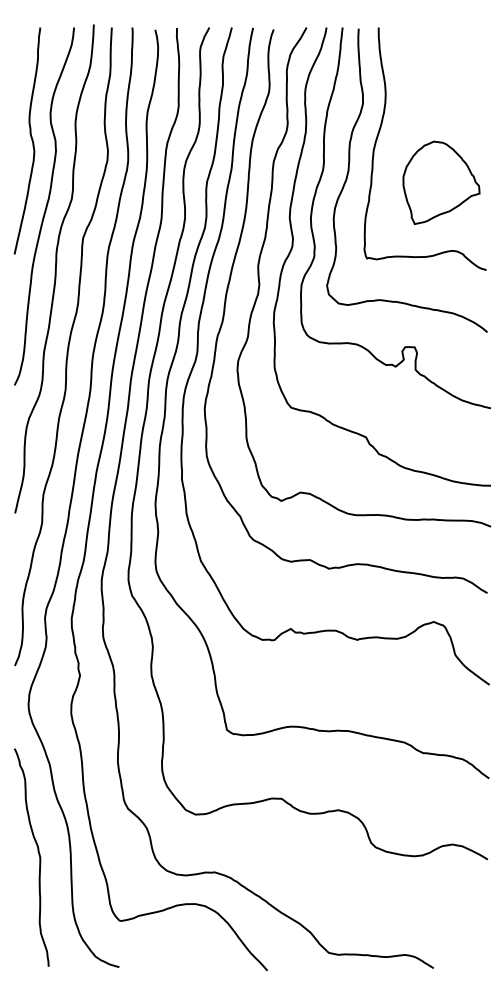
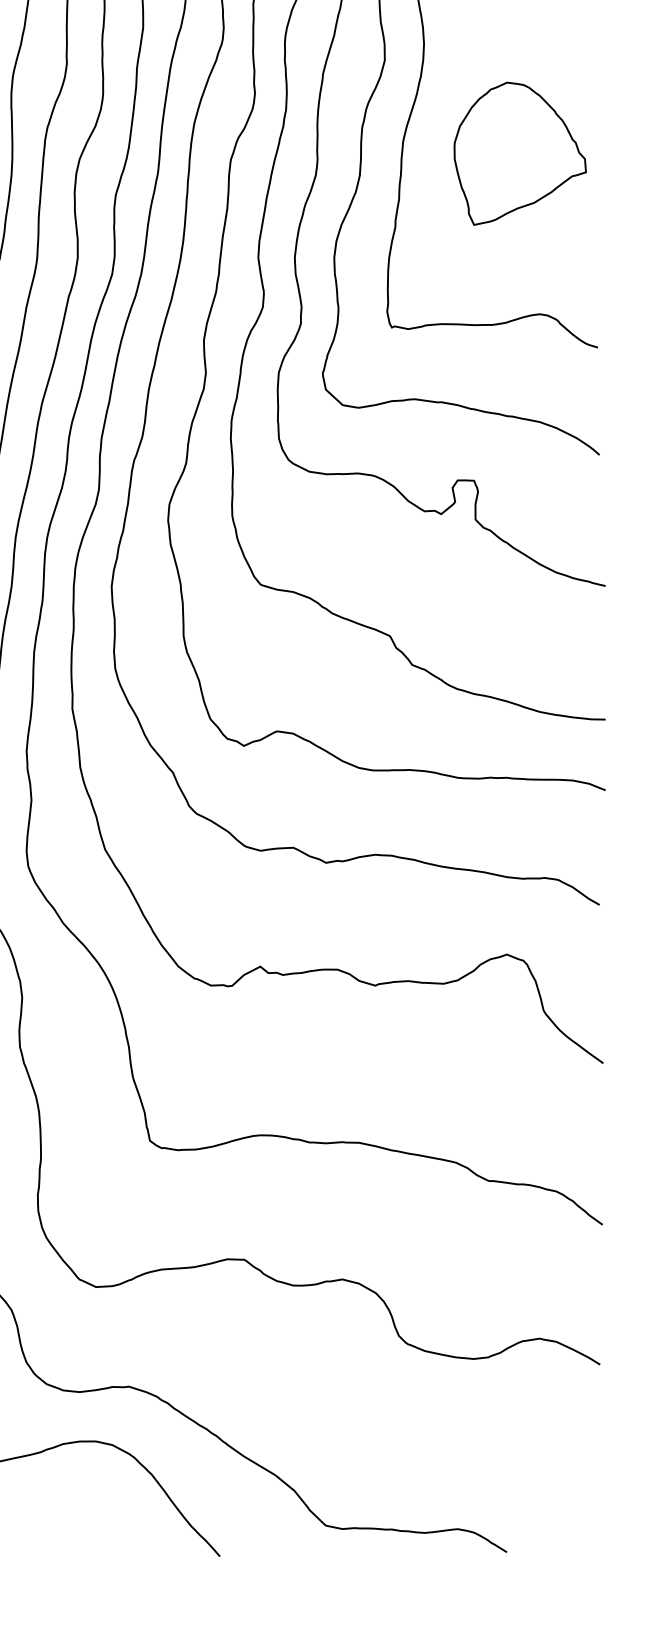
part: (441, 182) -> (520, 153), moved

